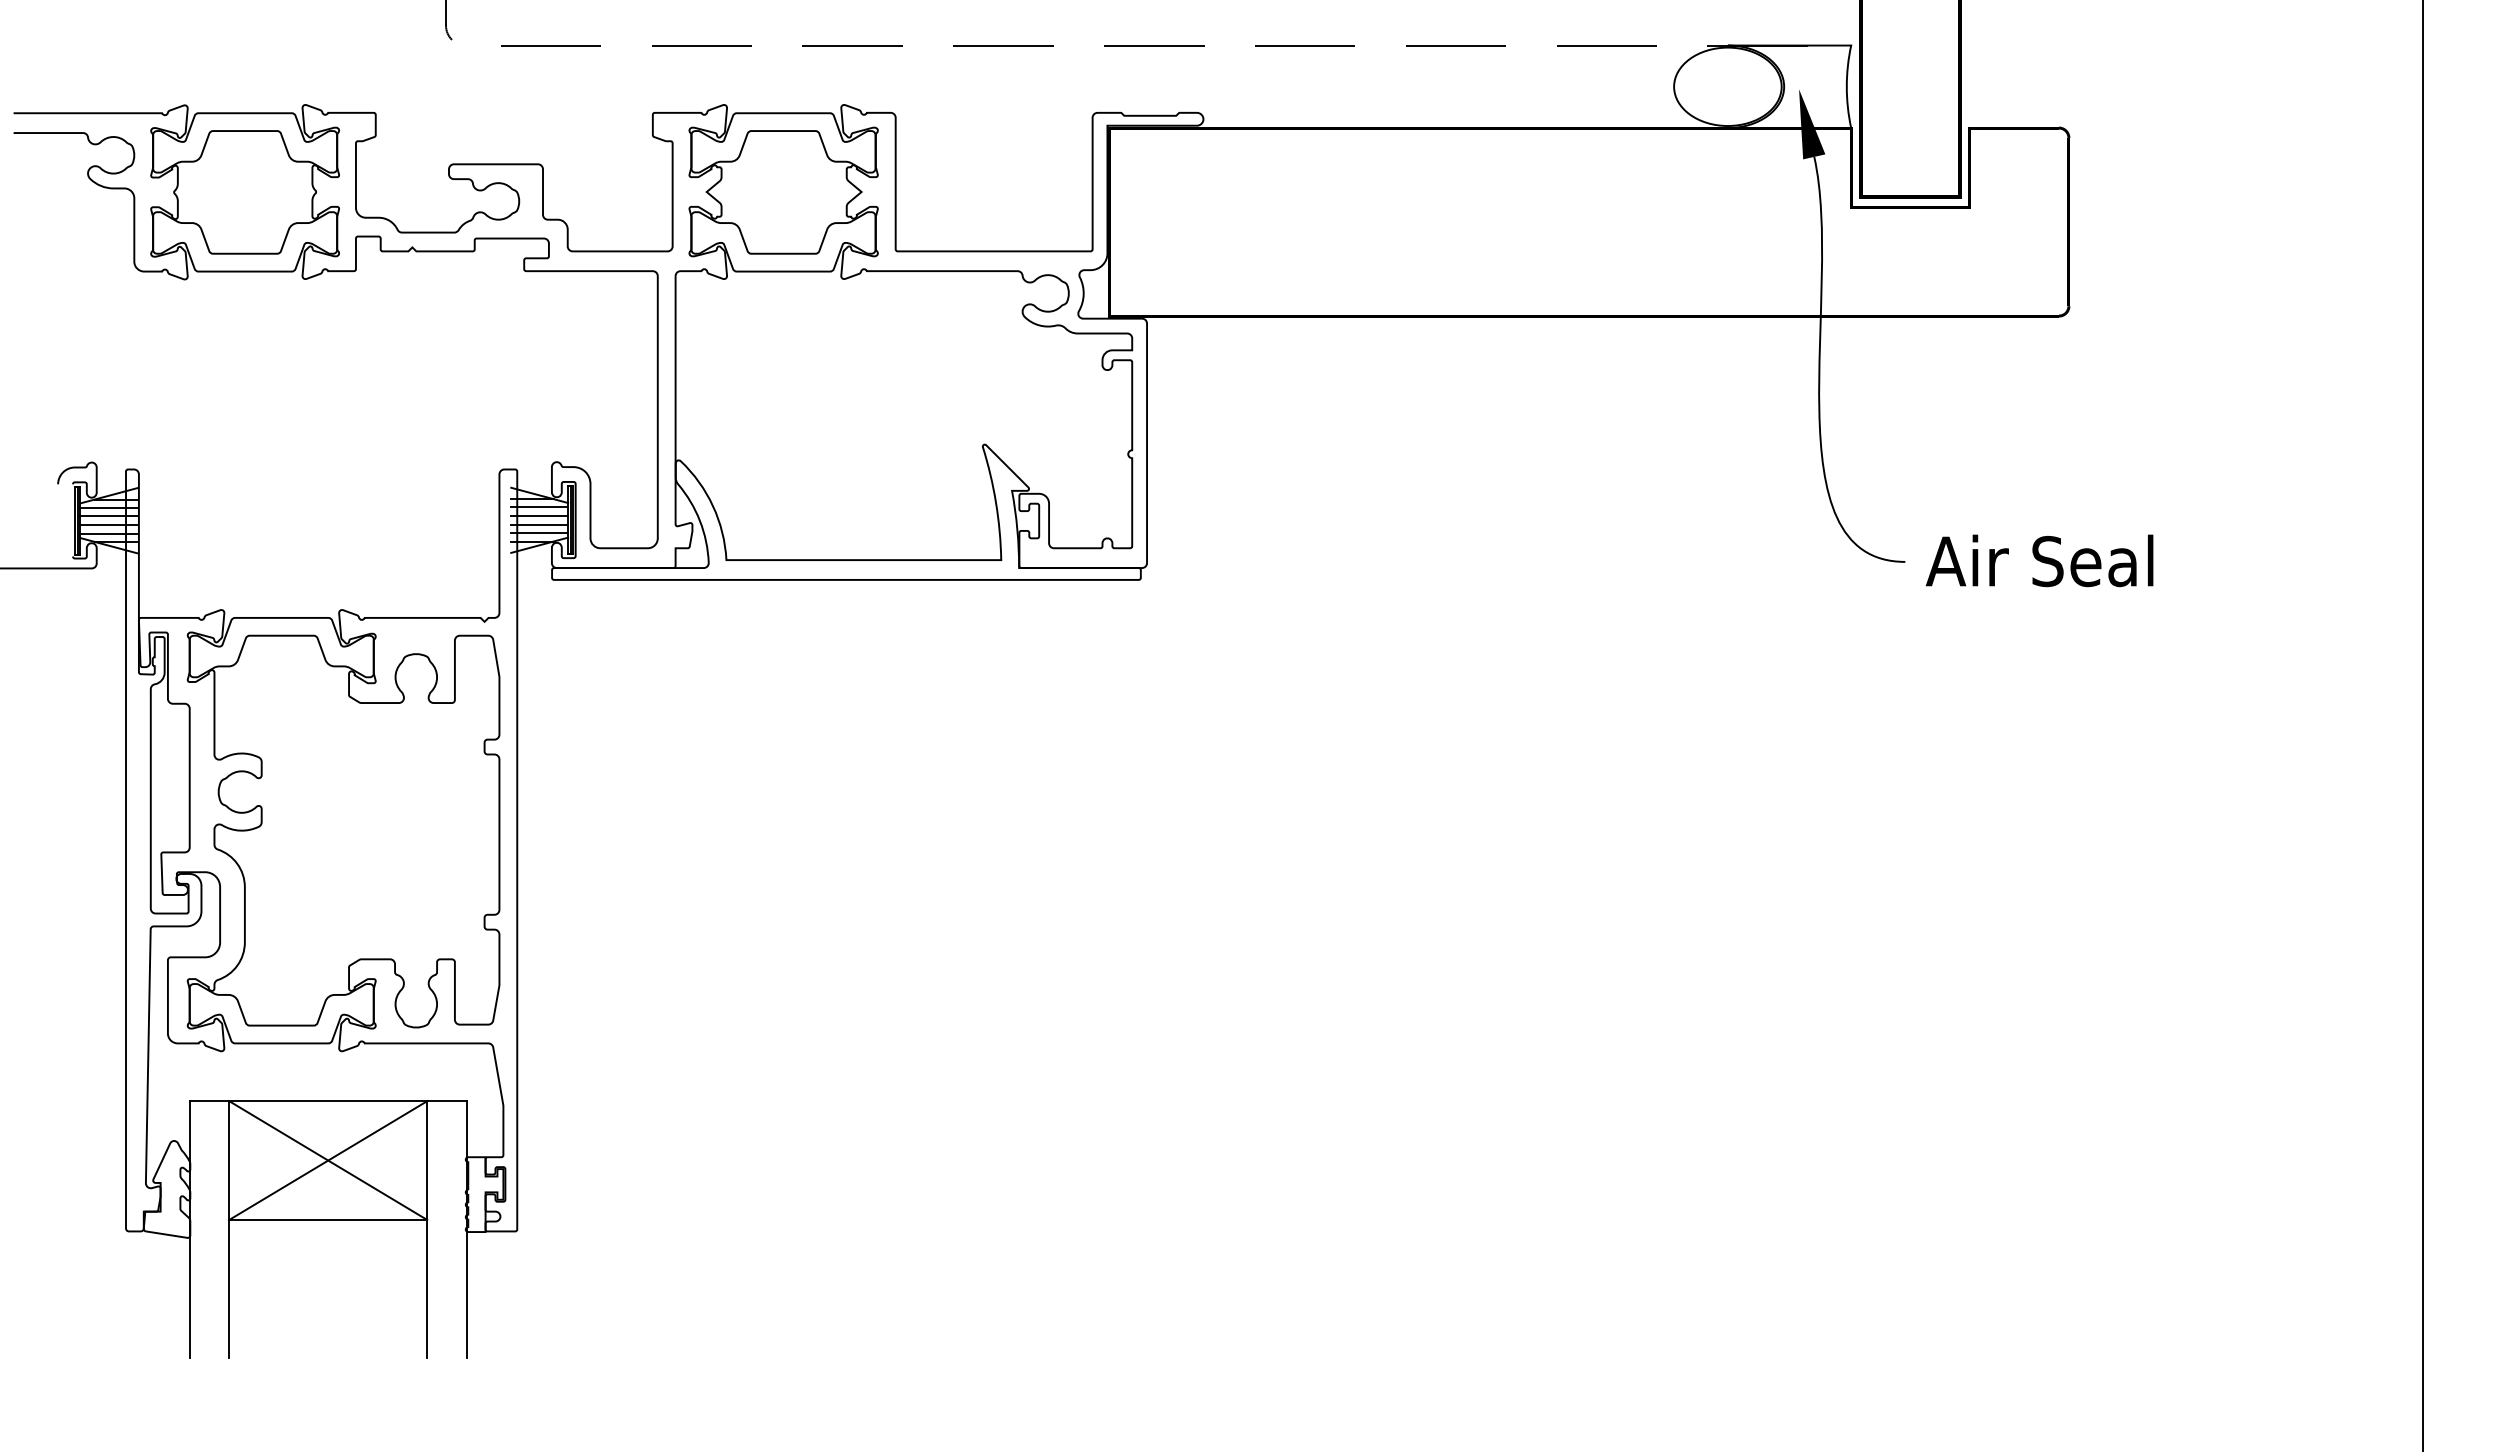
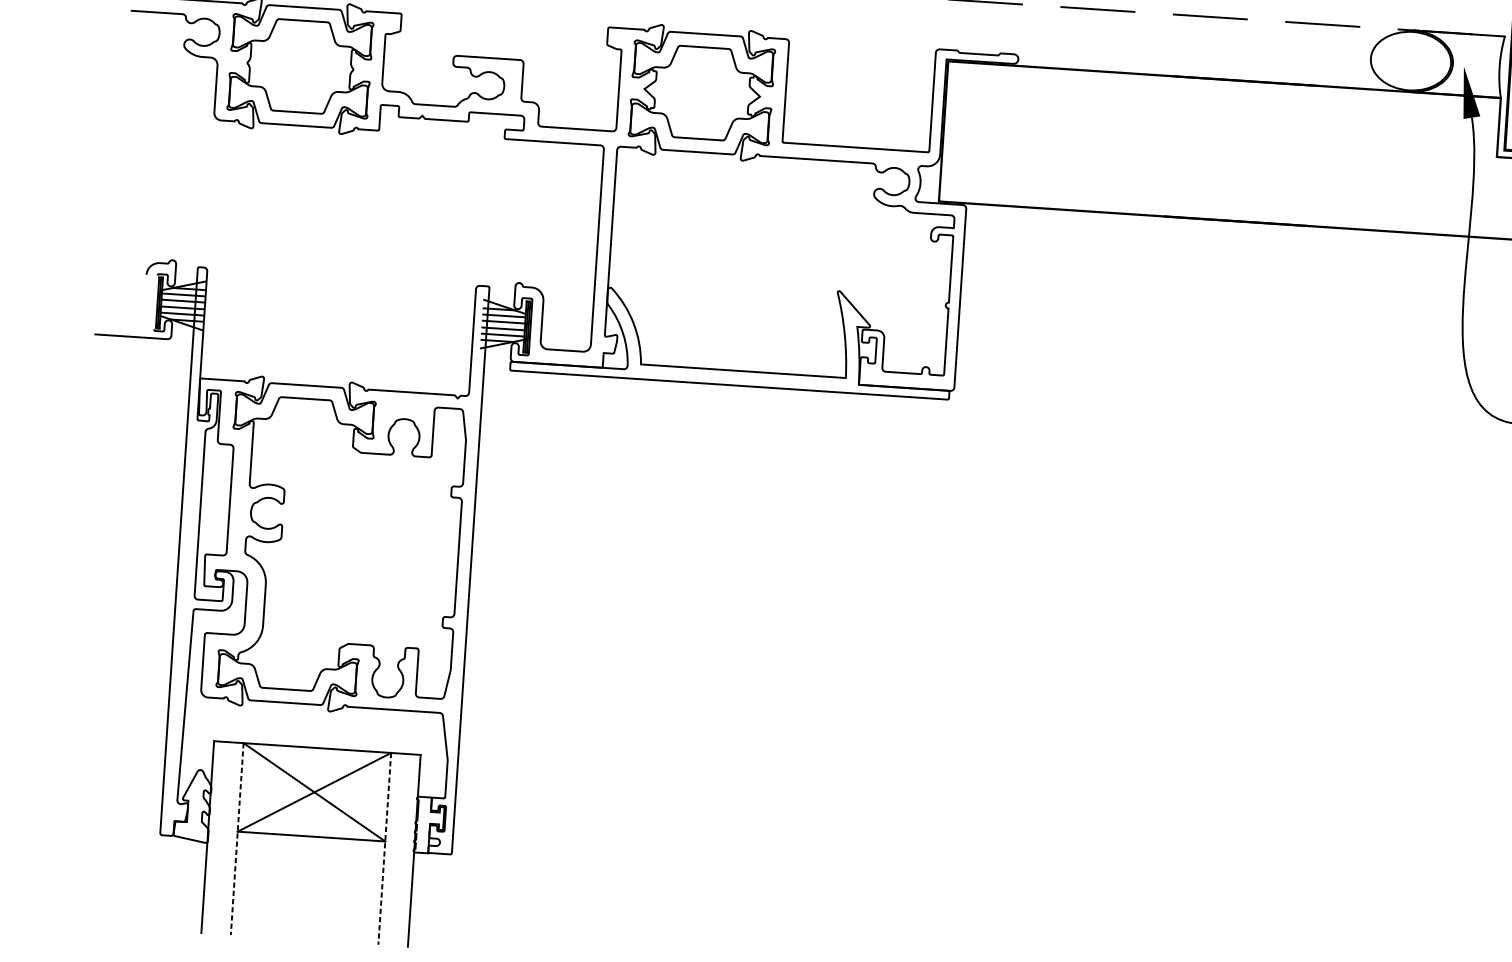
line: (229, 1229) -> (237, 838), solid -> dashed
line: (427, 1229) -> (385, 848), solid -> dashed

